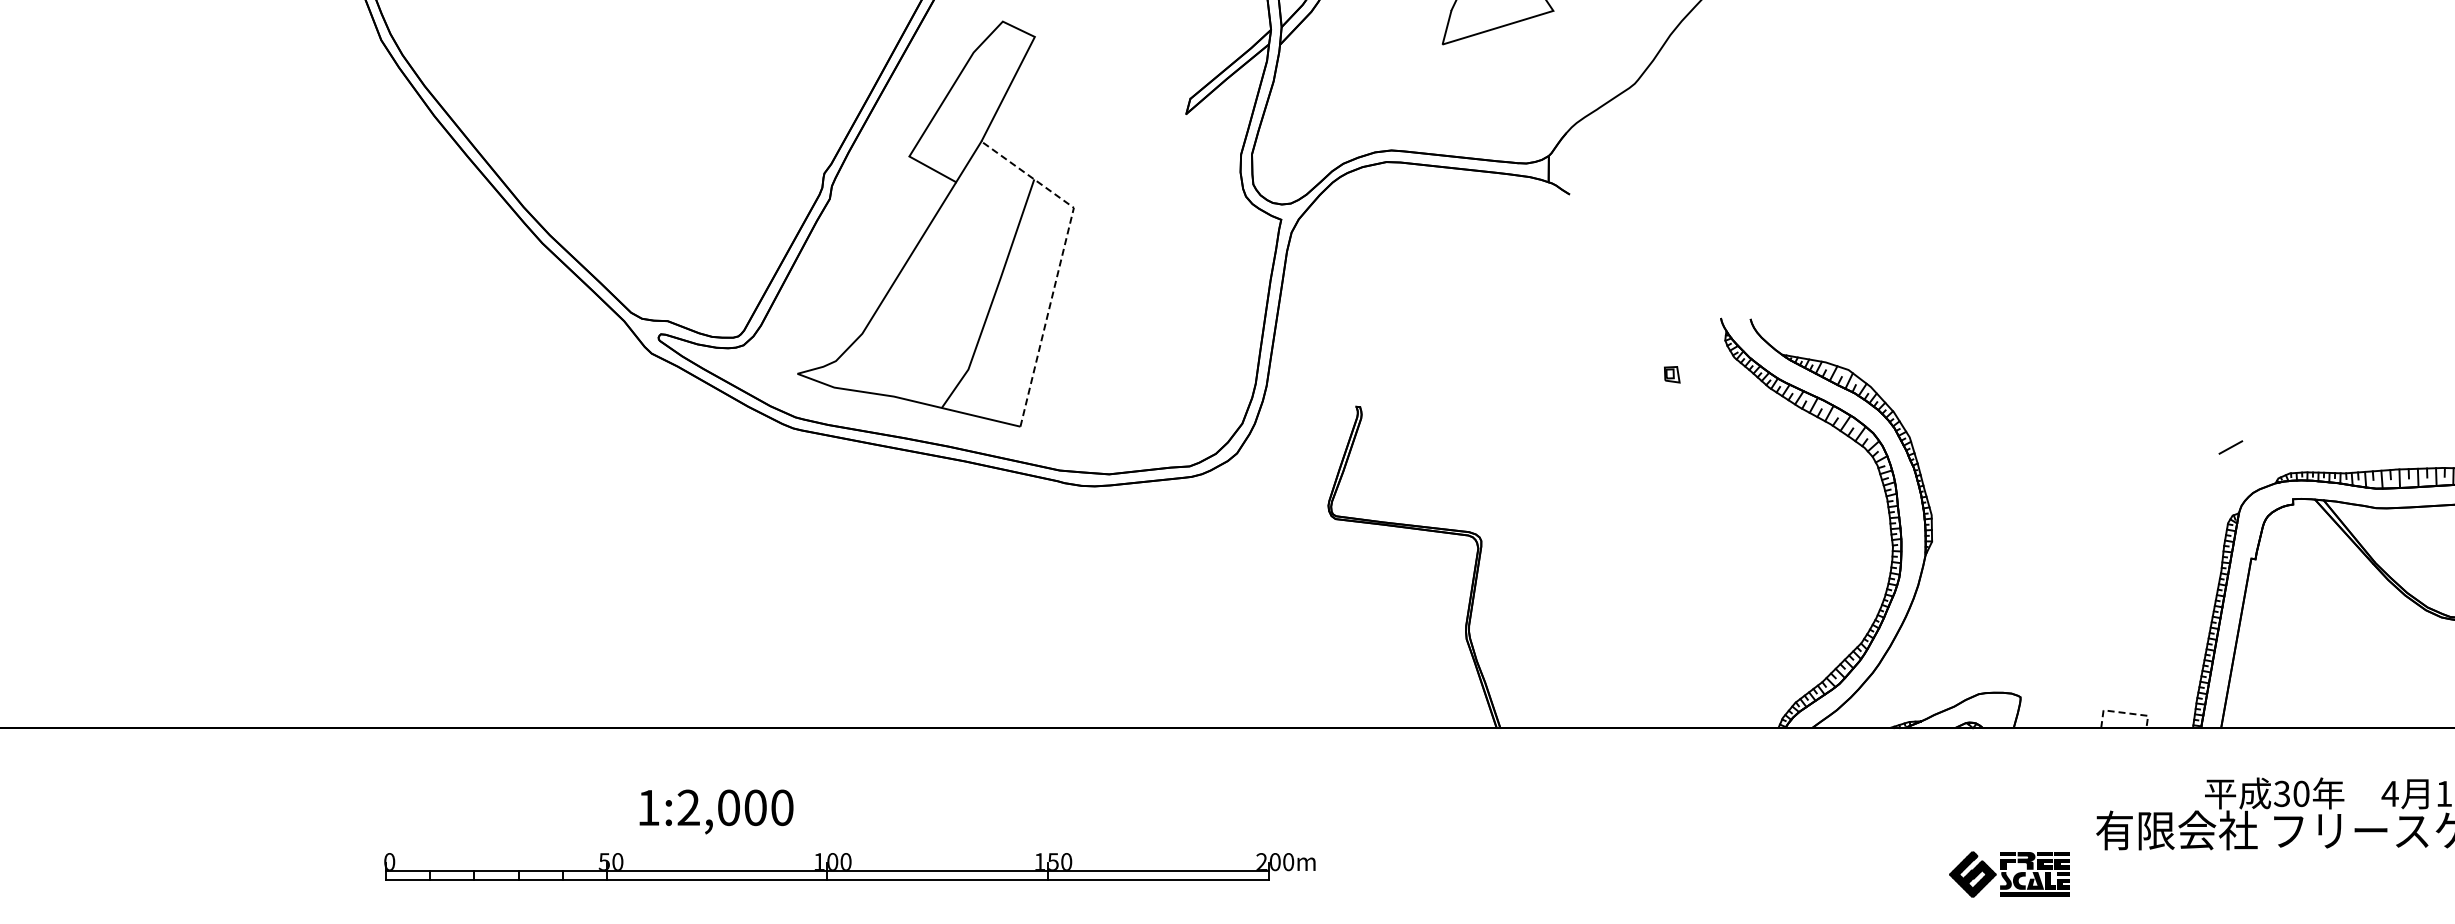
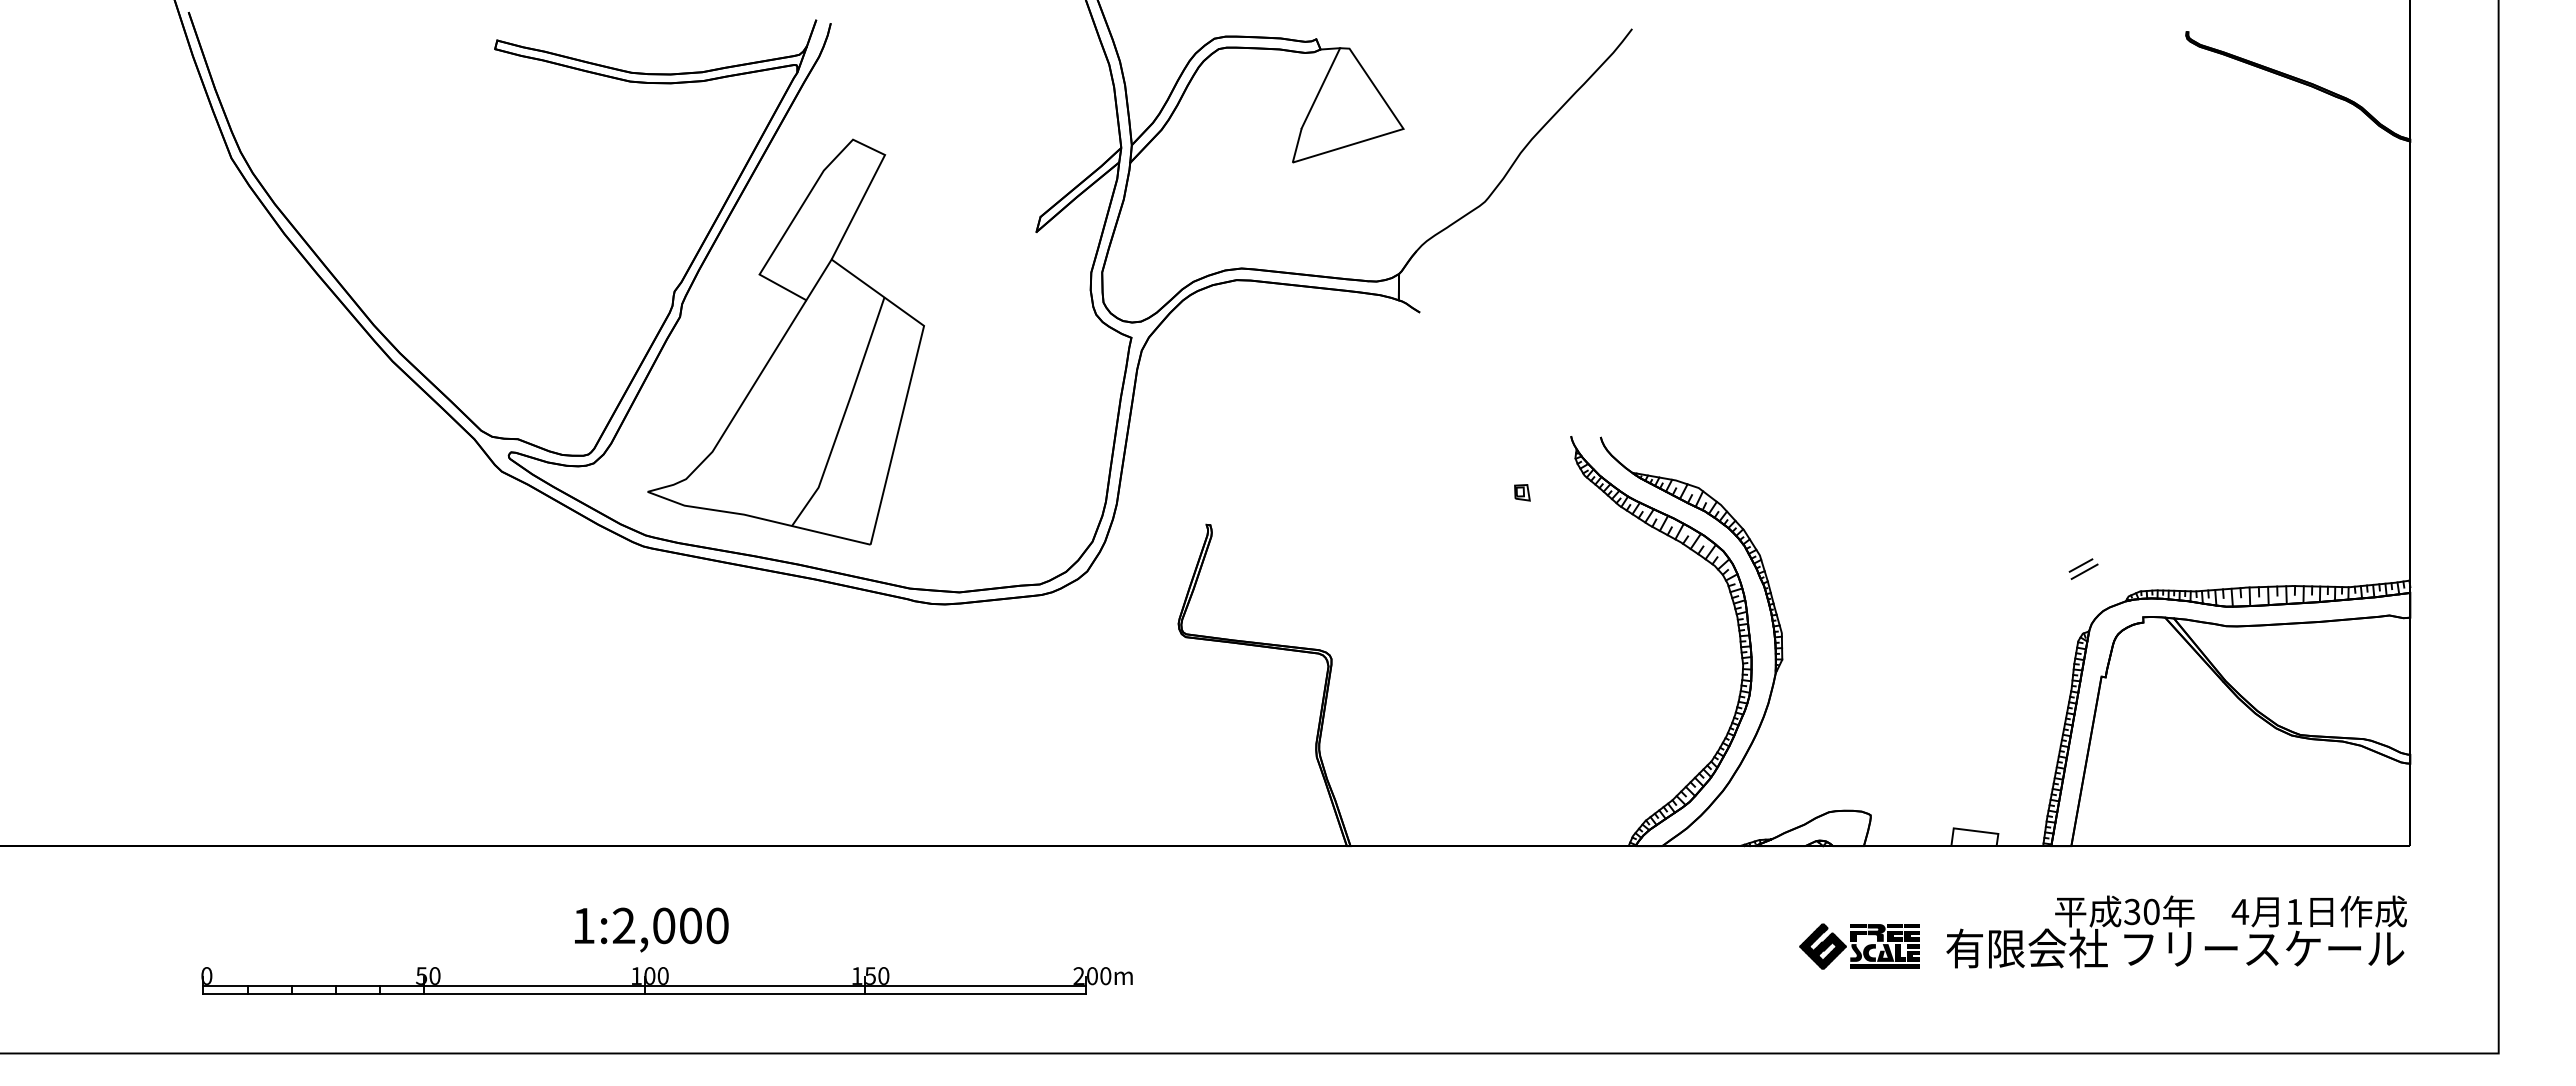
line: (1061, 261) -> (911, 379), dashed -> solid
line: (2234, 453) -> (2084, 571), added
line: (2123, 712) -> (1973, 830), dashed -> solid
text: (716, 811) -> (651, 929), moved
part: (849, 866) -> (666, 980), moved
part: (2009, 874) -> (1859, 946), moved

